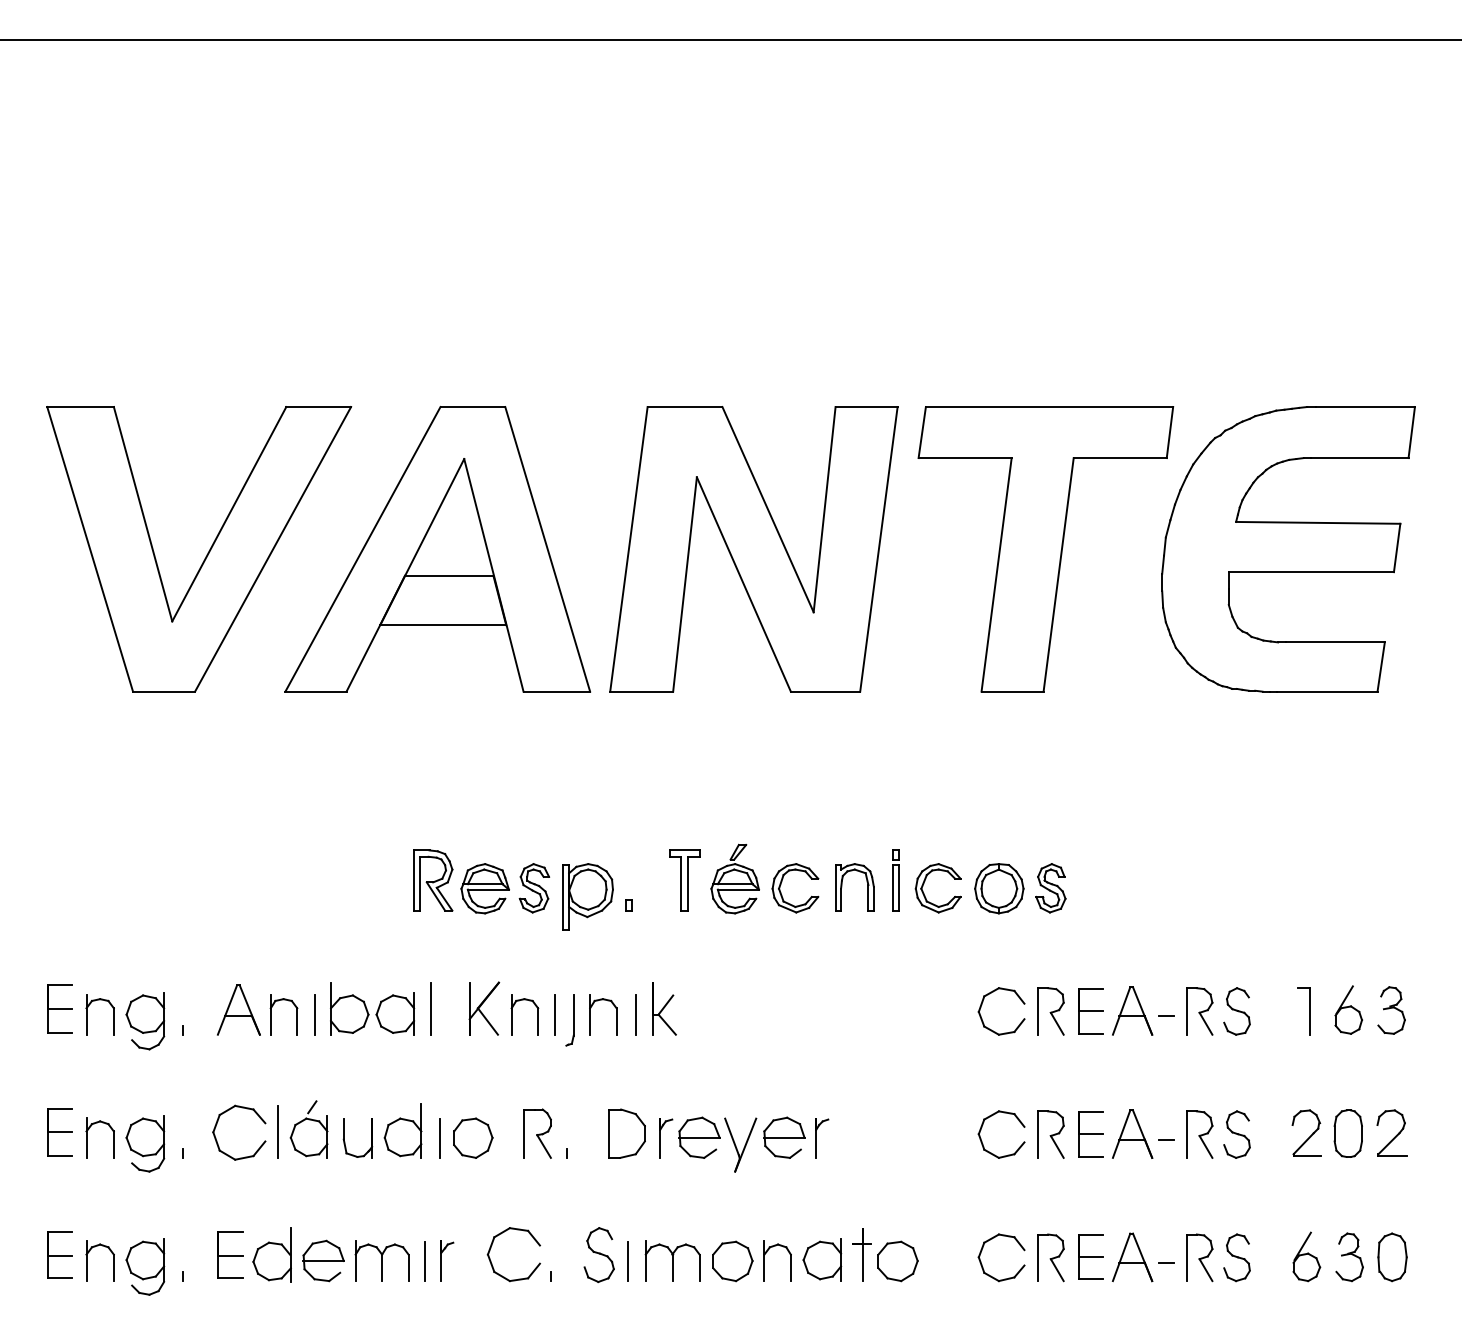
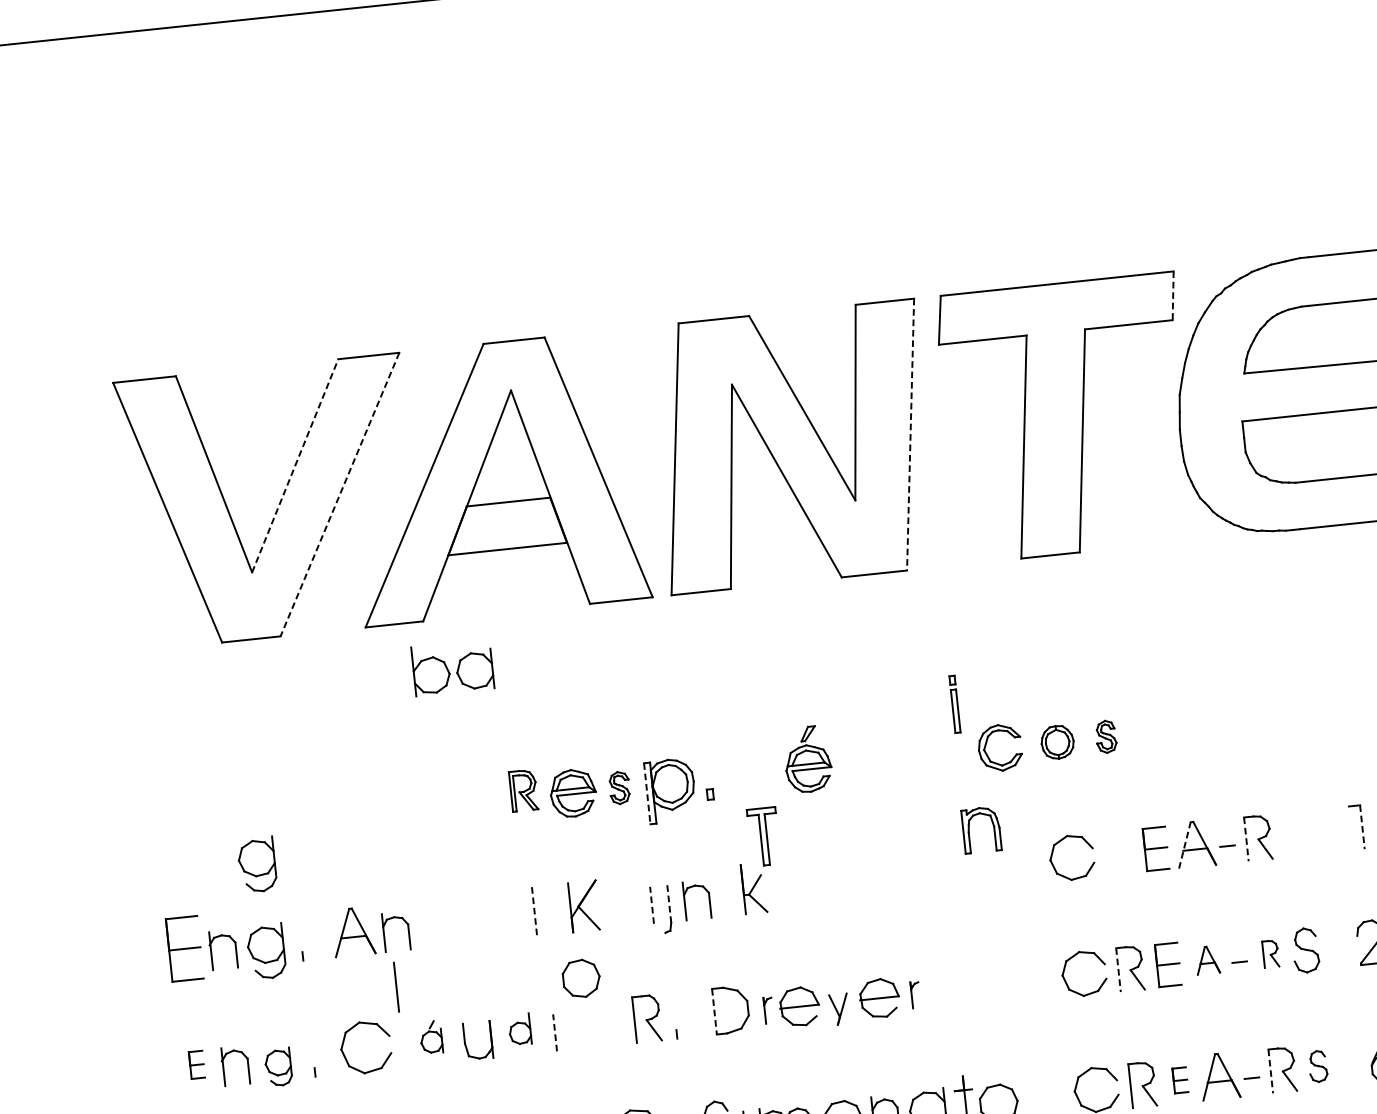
line: (1169, 432) -> (1172, 295), solid -> dashed
line: (229, 513) -> (295, 465), solid -> dashed
line: (272, 549) -> (339, 494), solid -> dashed
line: (878, 549) -> (910, 434), solid -> dashed
part: (433, 880) -> (523, 790), size x0.7
part: (684, 880) -> (763, 836), moved
part: (895, 880) -> (954, 704), moved
part: (781, 884) -> (852, 759), removed
part: (842, 887) -> (969, 831), moved
part: (534, 888) -> (619, 788), size x0.7
part: (999, 888) -> (1057, 742), size x0.7
part: (1050, 888) -> (1105, 737), size x0.7
line: (562, 897) -> (647, 793), solid -> dashed
part: (145, 929) -> (257, 865), added
part: (59, 1008) -> (184, 948), size x1.4
part: (372, 1008) -> (452, 667), moved
line: (431, 1009) -> (534, 912), solid -> dashed
line: (1121, 1010) -> (1184, 844), solid -> dashed
part: (1050, 1011) -> (1117, 852), removed
line: (1186, 1011) -> (1246, 839), solid -> dashed
part: (1236, 1011) -> (1293, 834), removed
line: (1310, 1011) -> (1362, 827), solid -> dashed
line: (314, 1014) -> (425, 928), removed
part: (512, 1014) -> (611, 909), removed
line: (635, 1014) -> (727, 896), removed
line: (555, 1015) -> (652, 905), solid -> dashed
line: (573, 1015) -> (669, 903), solid -> dashed
part: (308, 1129) -> (430, 1037), size x0.6
part: (402, 1130) -> (519, 1029), size x0.6
line: (277, 1131) -> (395, 986), moved
part: (59, 1132) -> (196, 1065), size x0.6
part: (1132, 1133) -> (1207, 959), size x0.6
line: (609, 1134) -> (714, 1012), solid -> dashed
part: (1199, 1134) -> (1270, 954), size x0.6
line: (1038, 1135) -> (1118, 970), solid -> dashed
part: (473, 1137) -> (581, 977), moved
line: (439, 1138) -> (555, 1033), solid -> dashed
part: (666, 1138) -> (768, 1010), size x0.7
part: (822, 1138) -> (915, 995), size x0.7
part: (145, 1143) -> (278, 1066), size x0.7
part: (740, 1144) -> (839, 1008), size x0.6
part: (1090, 1256) -> (1179, 1079), size x0.6
part: (1236, 1257) -> (1317, 1066), size x0.7
line: (1186, 1258) -> (1270, 1072), solid -> dashed

